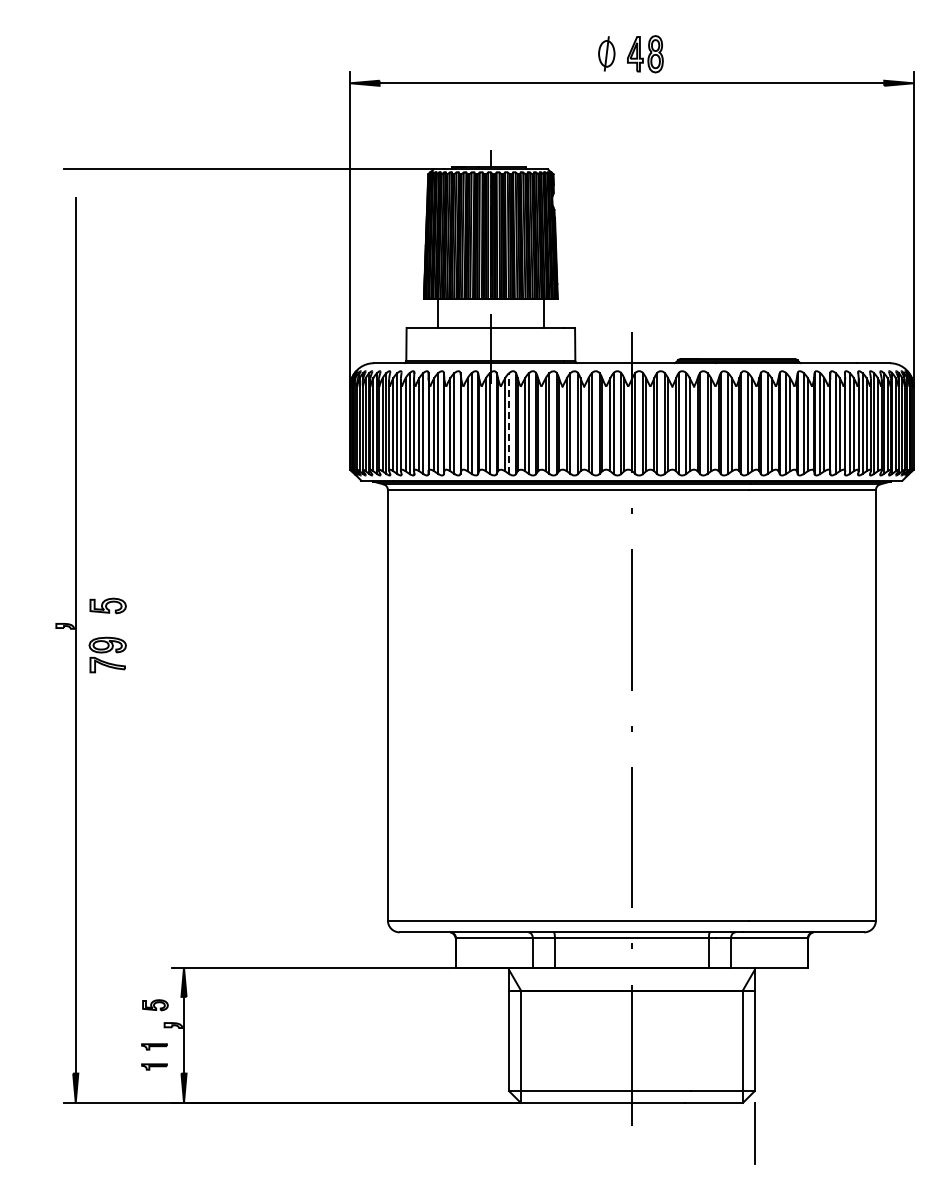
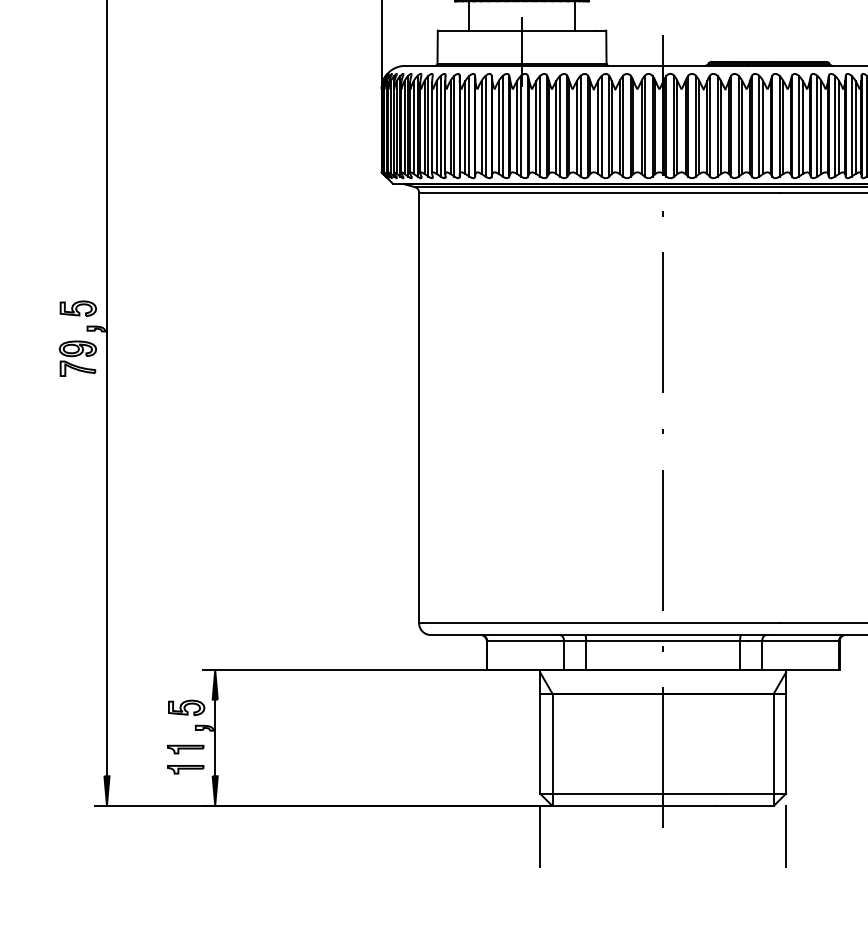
line: (509, 423) -> (540, 126), dashed -> solid
part: (107, 605) -> (77, 308), moved
part: (107, 654) -> (77, 358), moved
part: (155, 1005) -> (186, 708), size x1.43
part: (154, 1046) -> (185, 749), size x1.43
part: (154, 1066) -> (185, 769), size x1.43
line: (509, 1133) -> (540, 836), added

